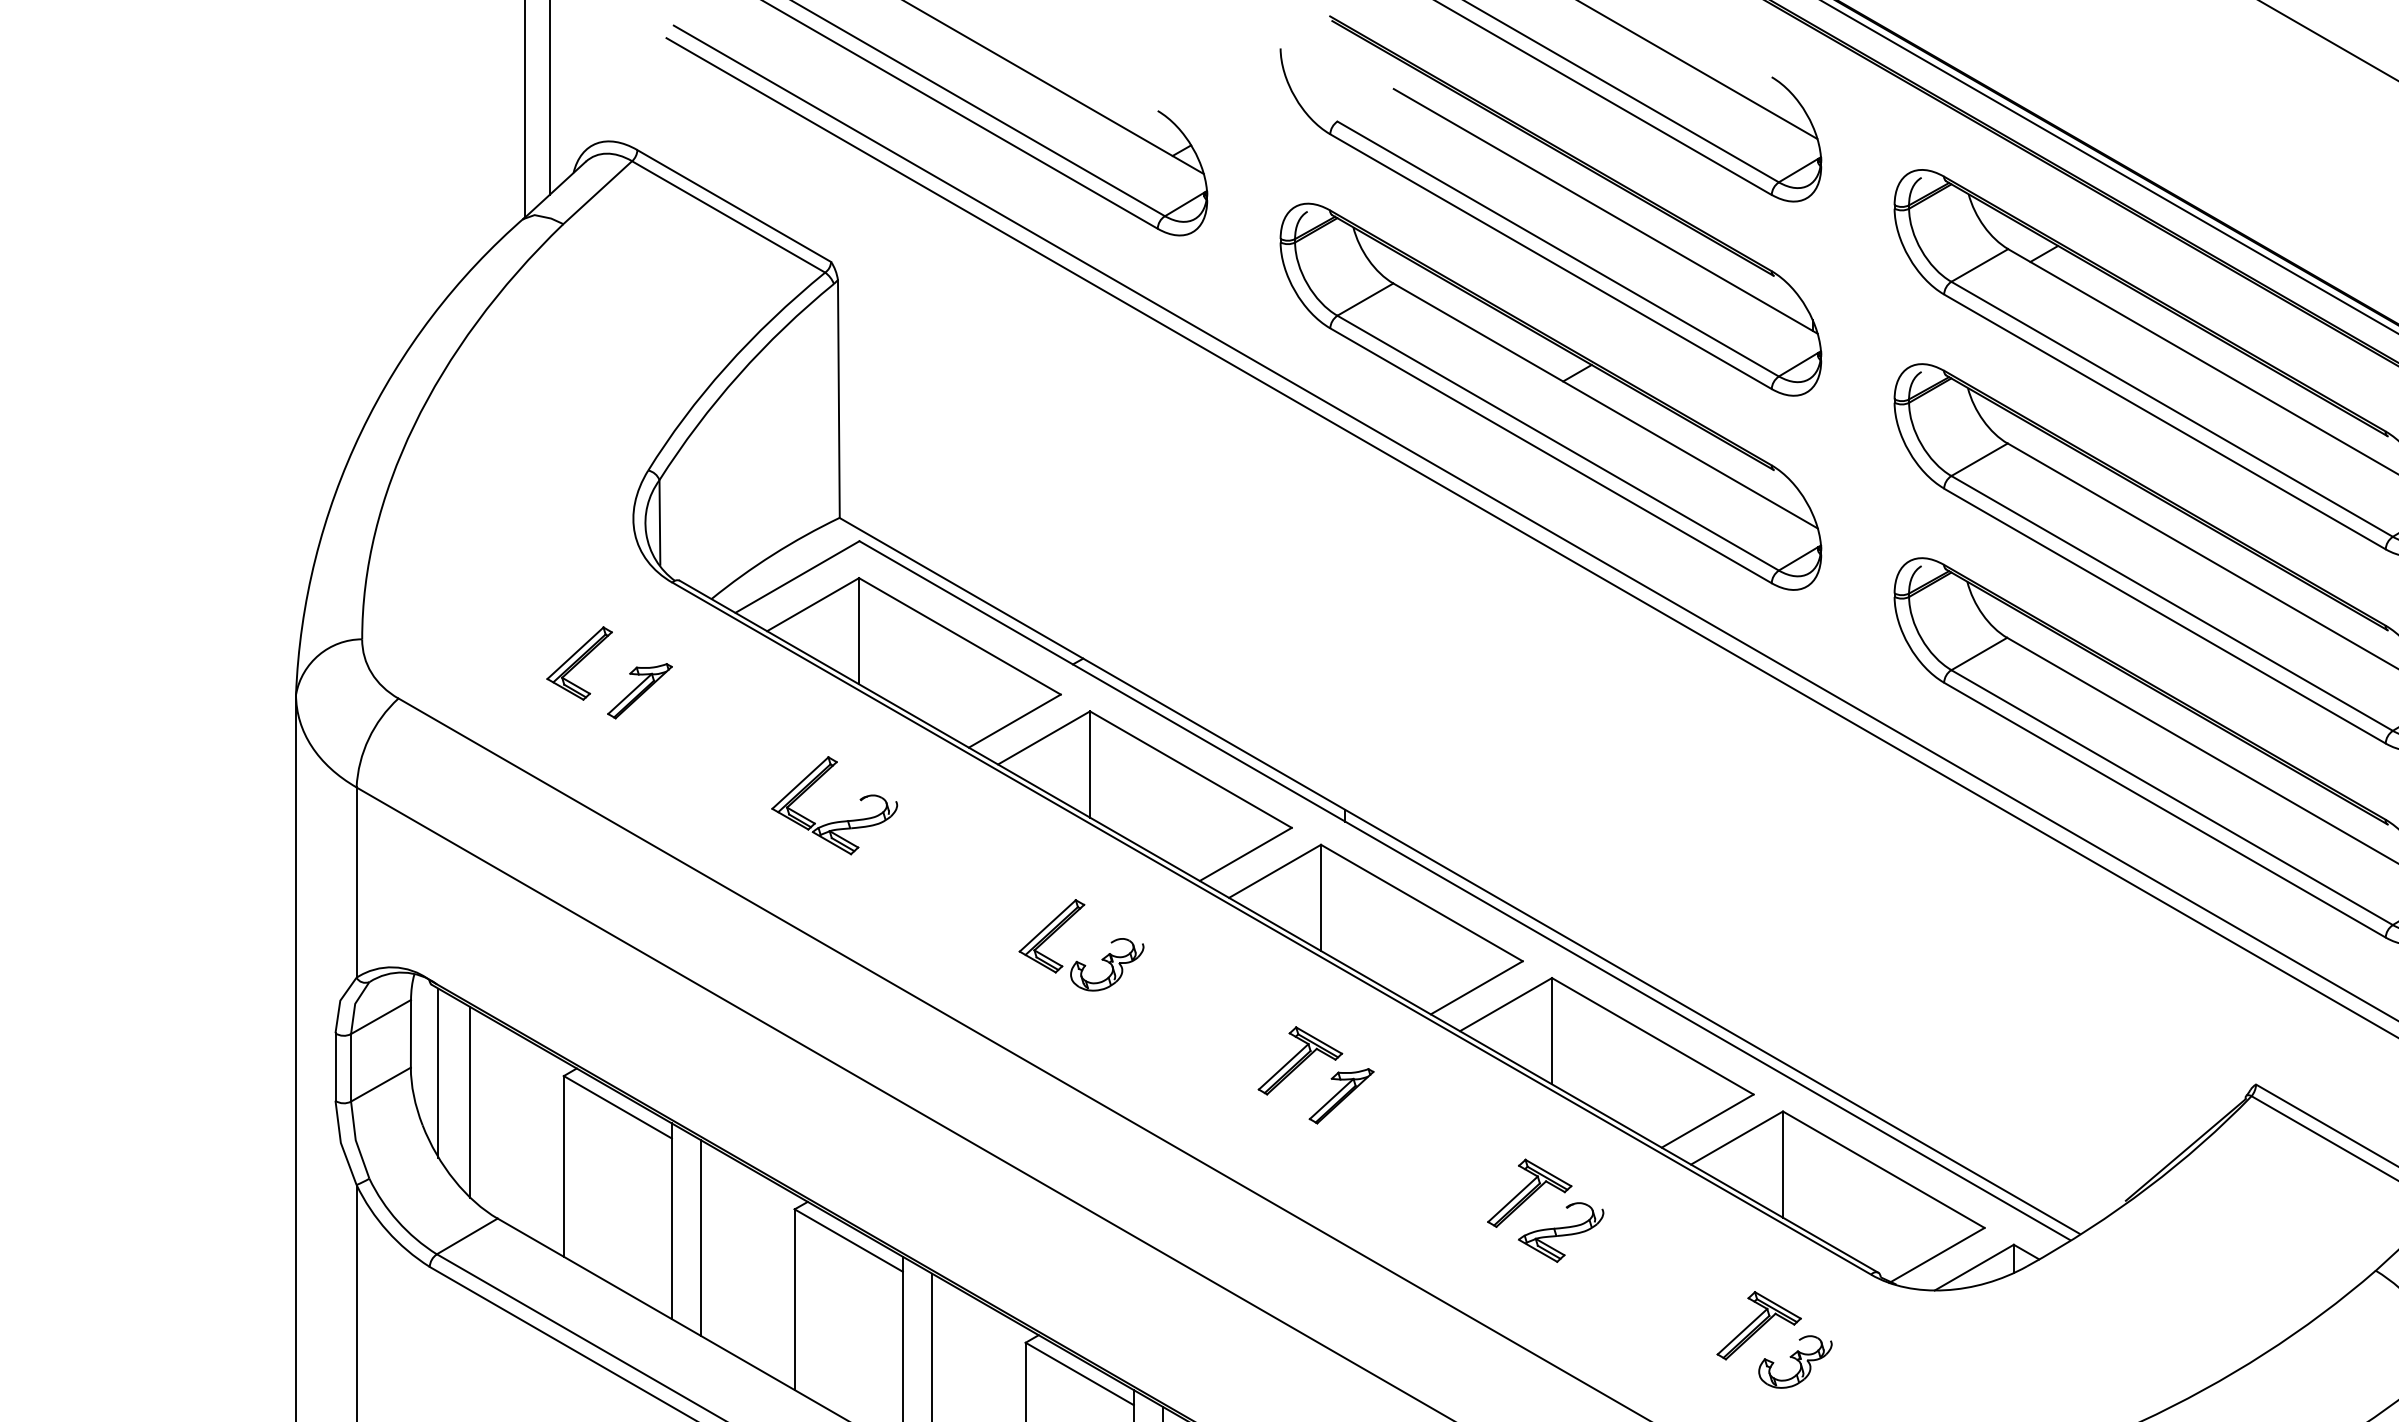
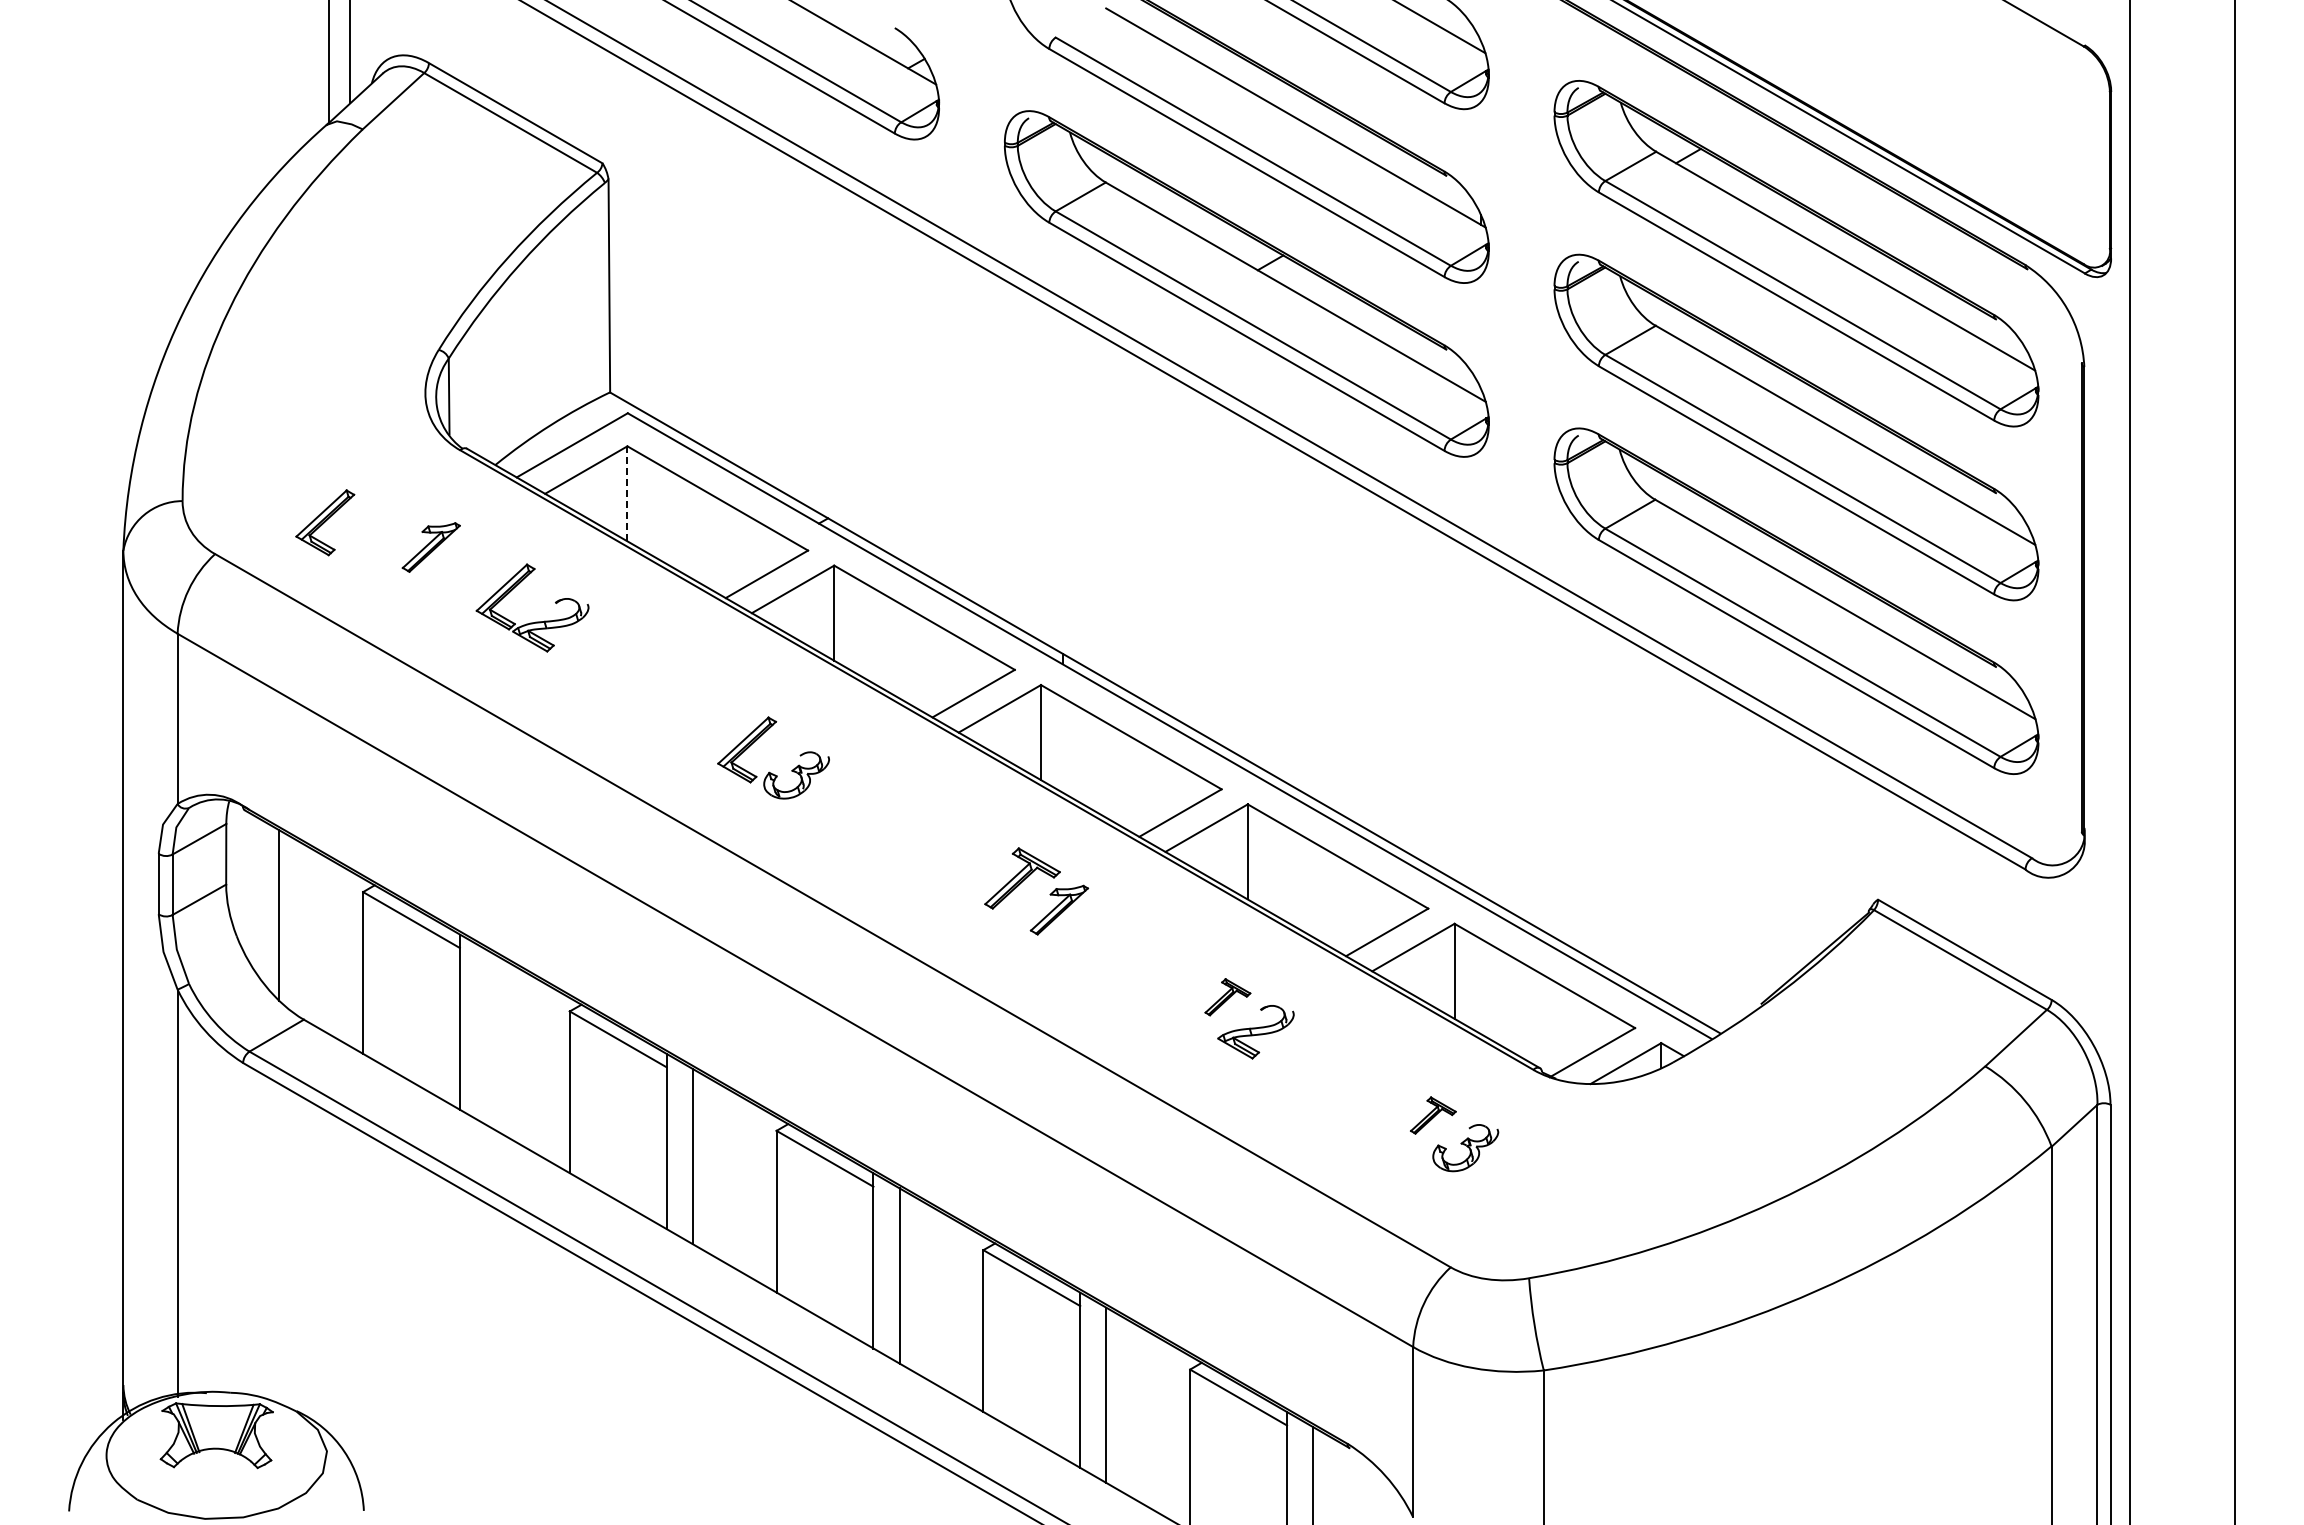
line: (859, 630) -> (627, 493), solid -> dashed
part: (579, 663) -> (325, 522), moved
part: (837, 820) -> (535, 621), moved
part: (1076, 960) -> (769, 771), moved
line: (438, 1073) -> (250, 889), removed
part: (1529, 1193) -> (1227, 997), size x0.6
line: (701, 1237) -> (486, 1036), removed
part: (1759, 1325) -> (1433, 1115), size x0.6

